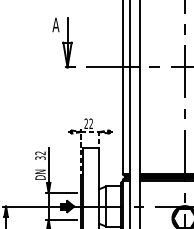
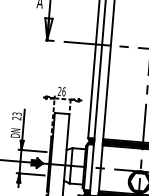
text: (91, 123) -> (64, 91), 22 -> 26
text: (40, 155) -> (16, 116), 32 -> 23

